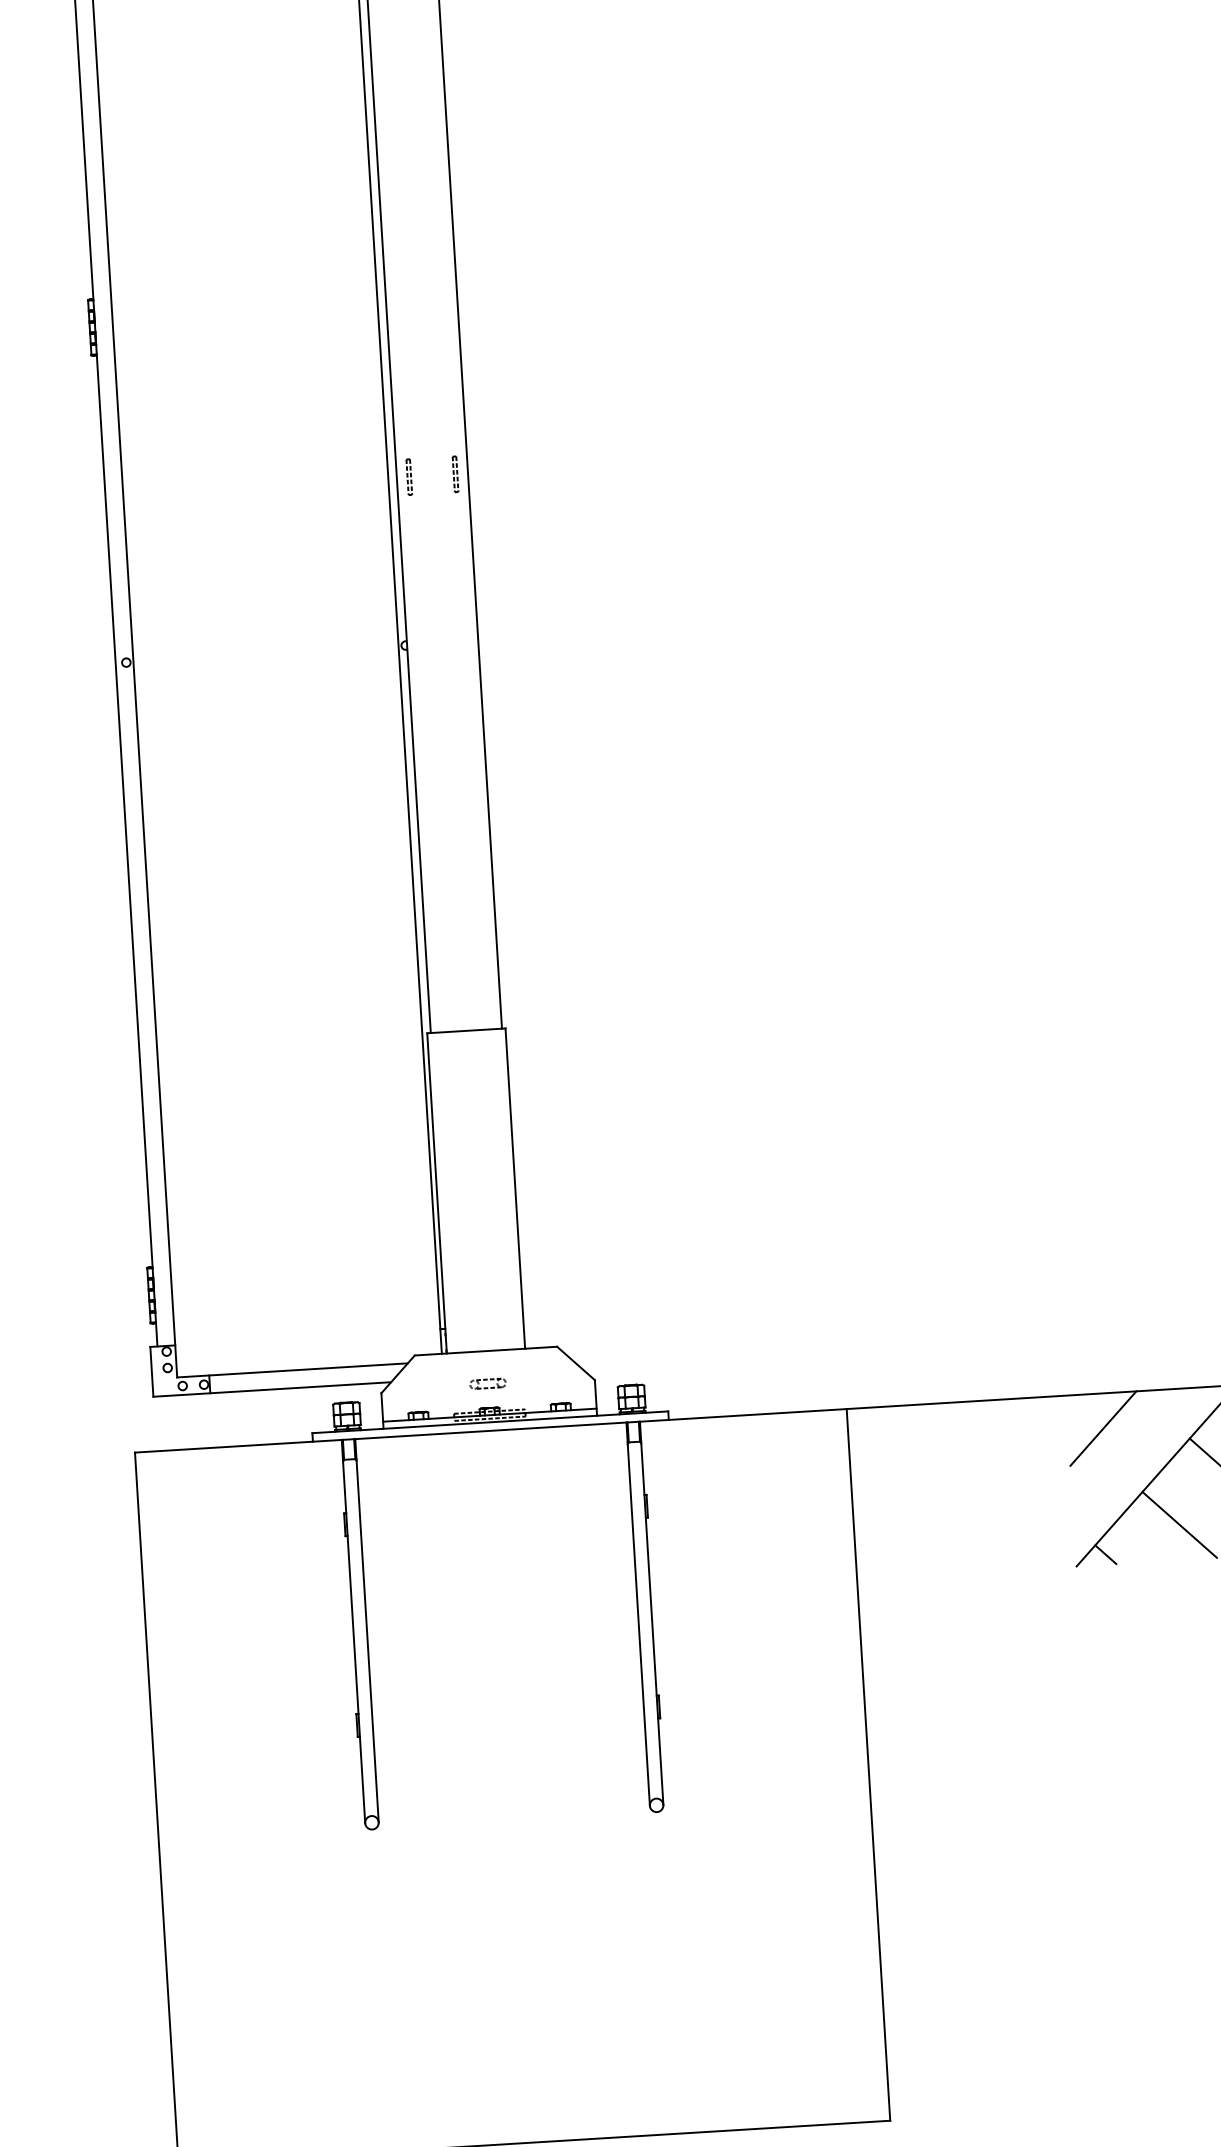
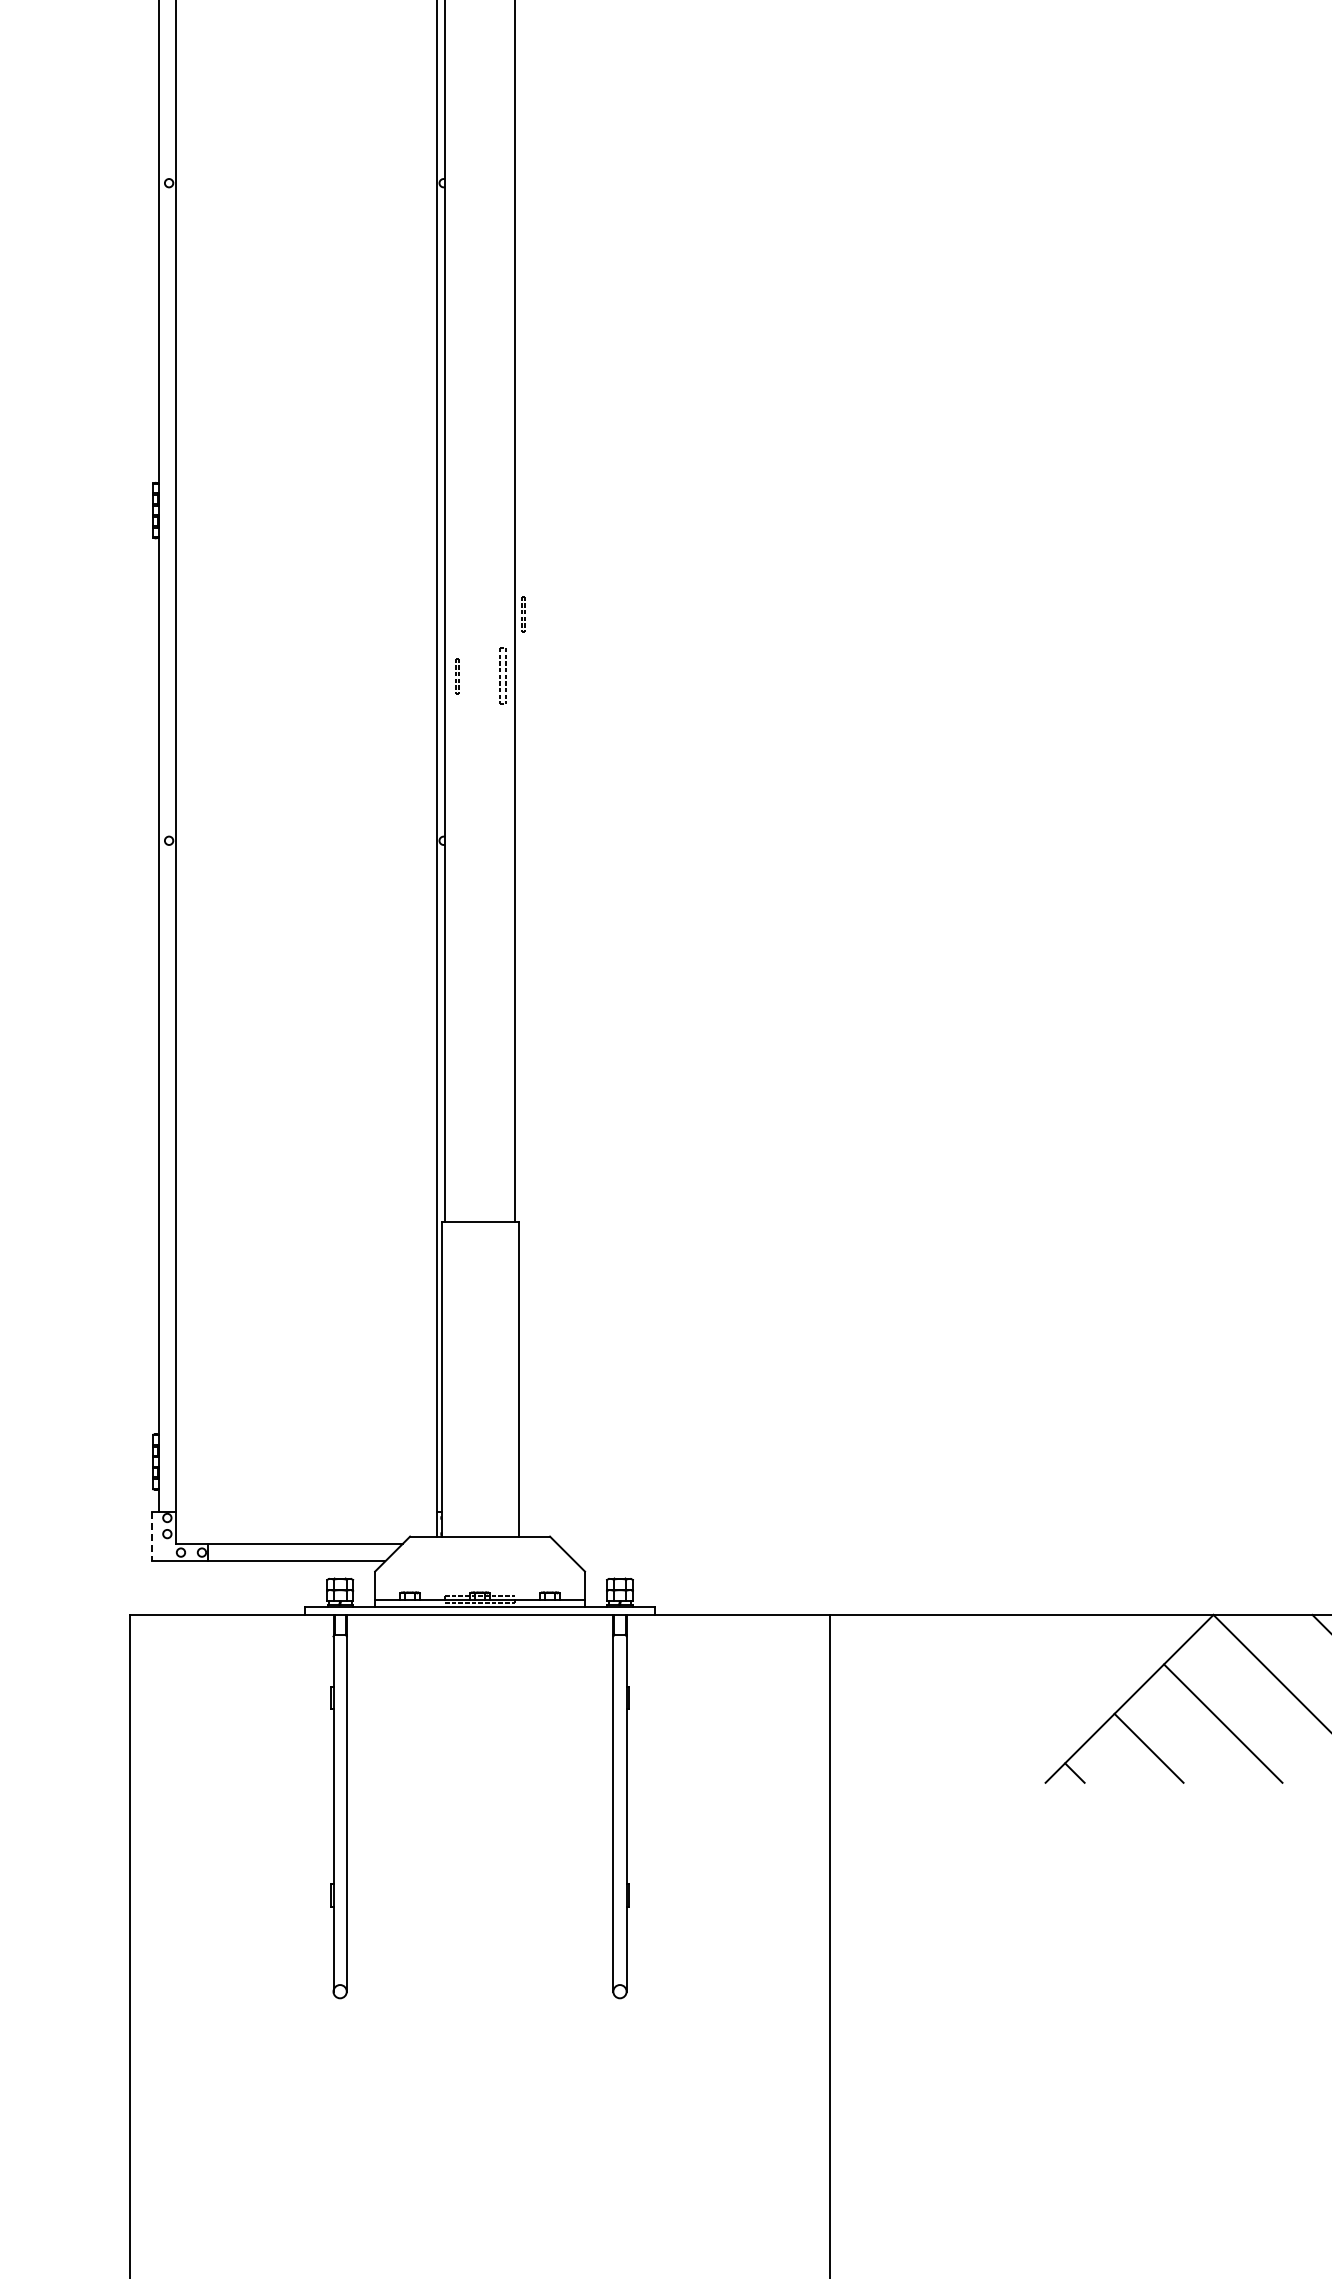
part: (472, 410) -> (523, 614), added
part: (455, 474) -> (502, 676), size x1.6
line: (151, 1372) -> (151, 1537), solid -> dashed
part: (487, 1383) -> (479, 1568), removed
line: (1102, 1427) -> (1079, 1648), removed

